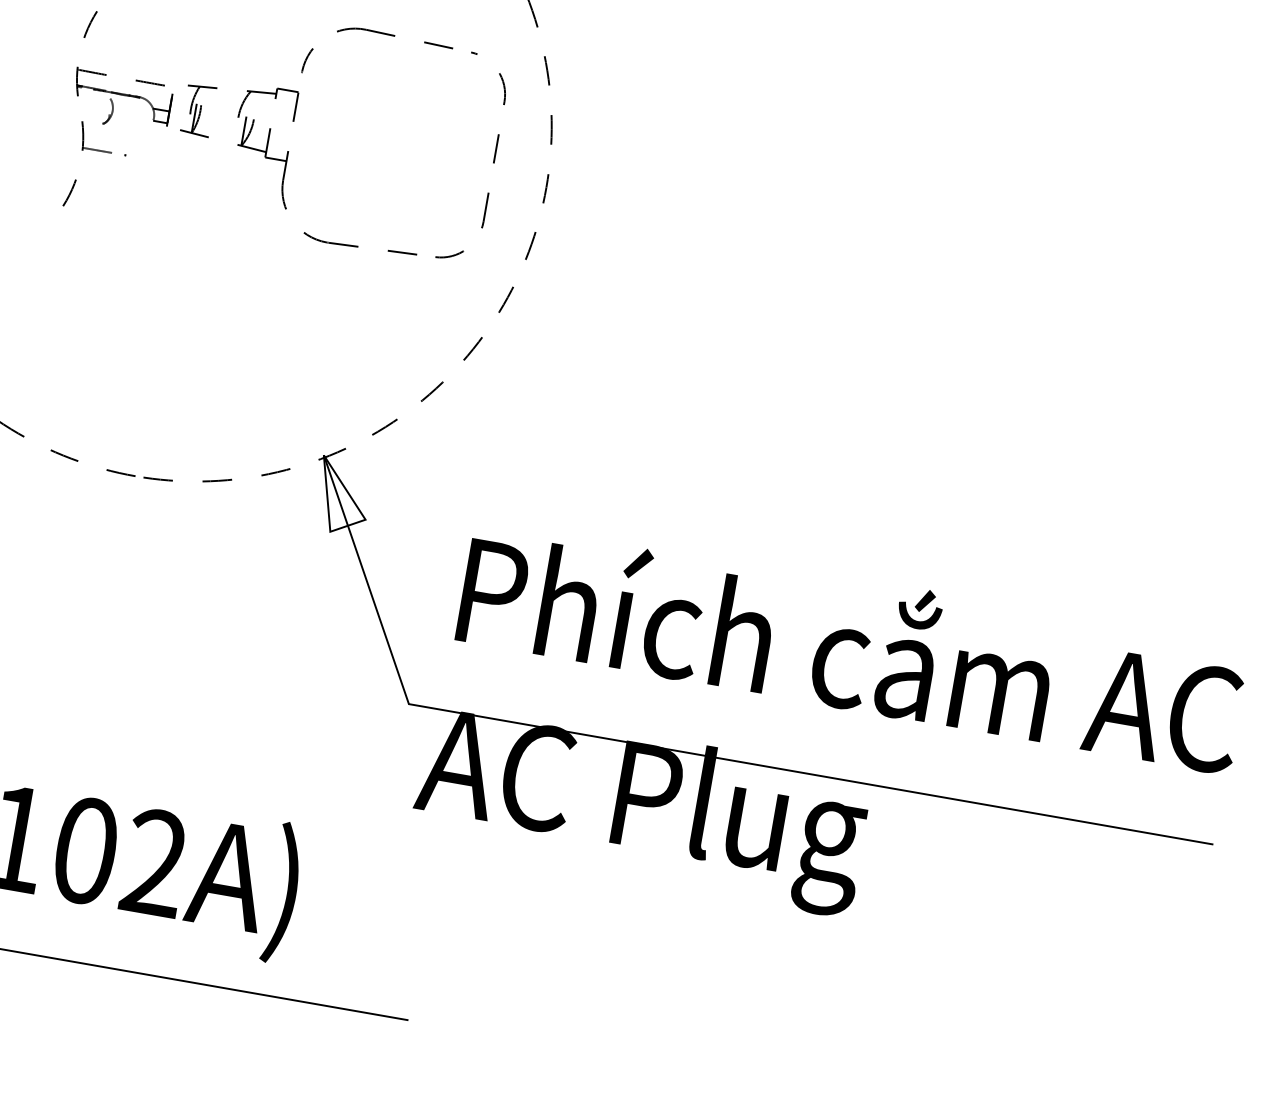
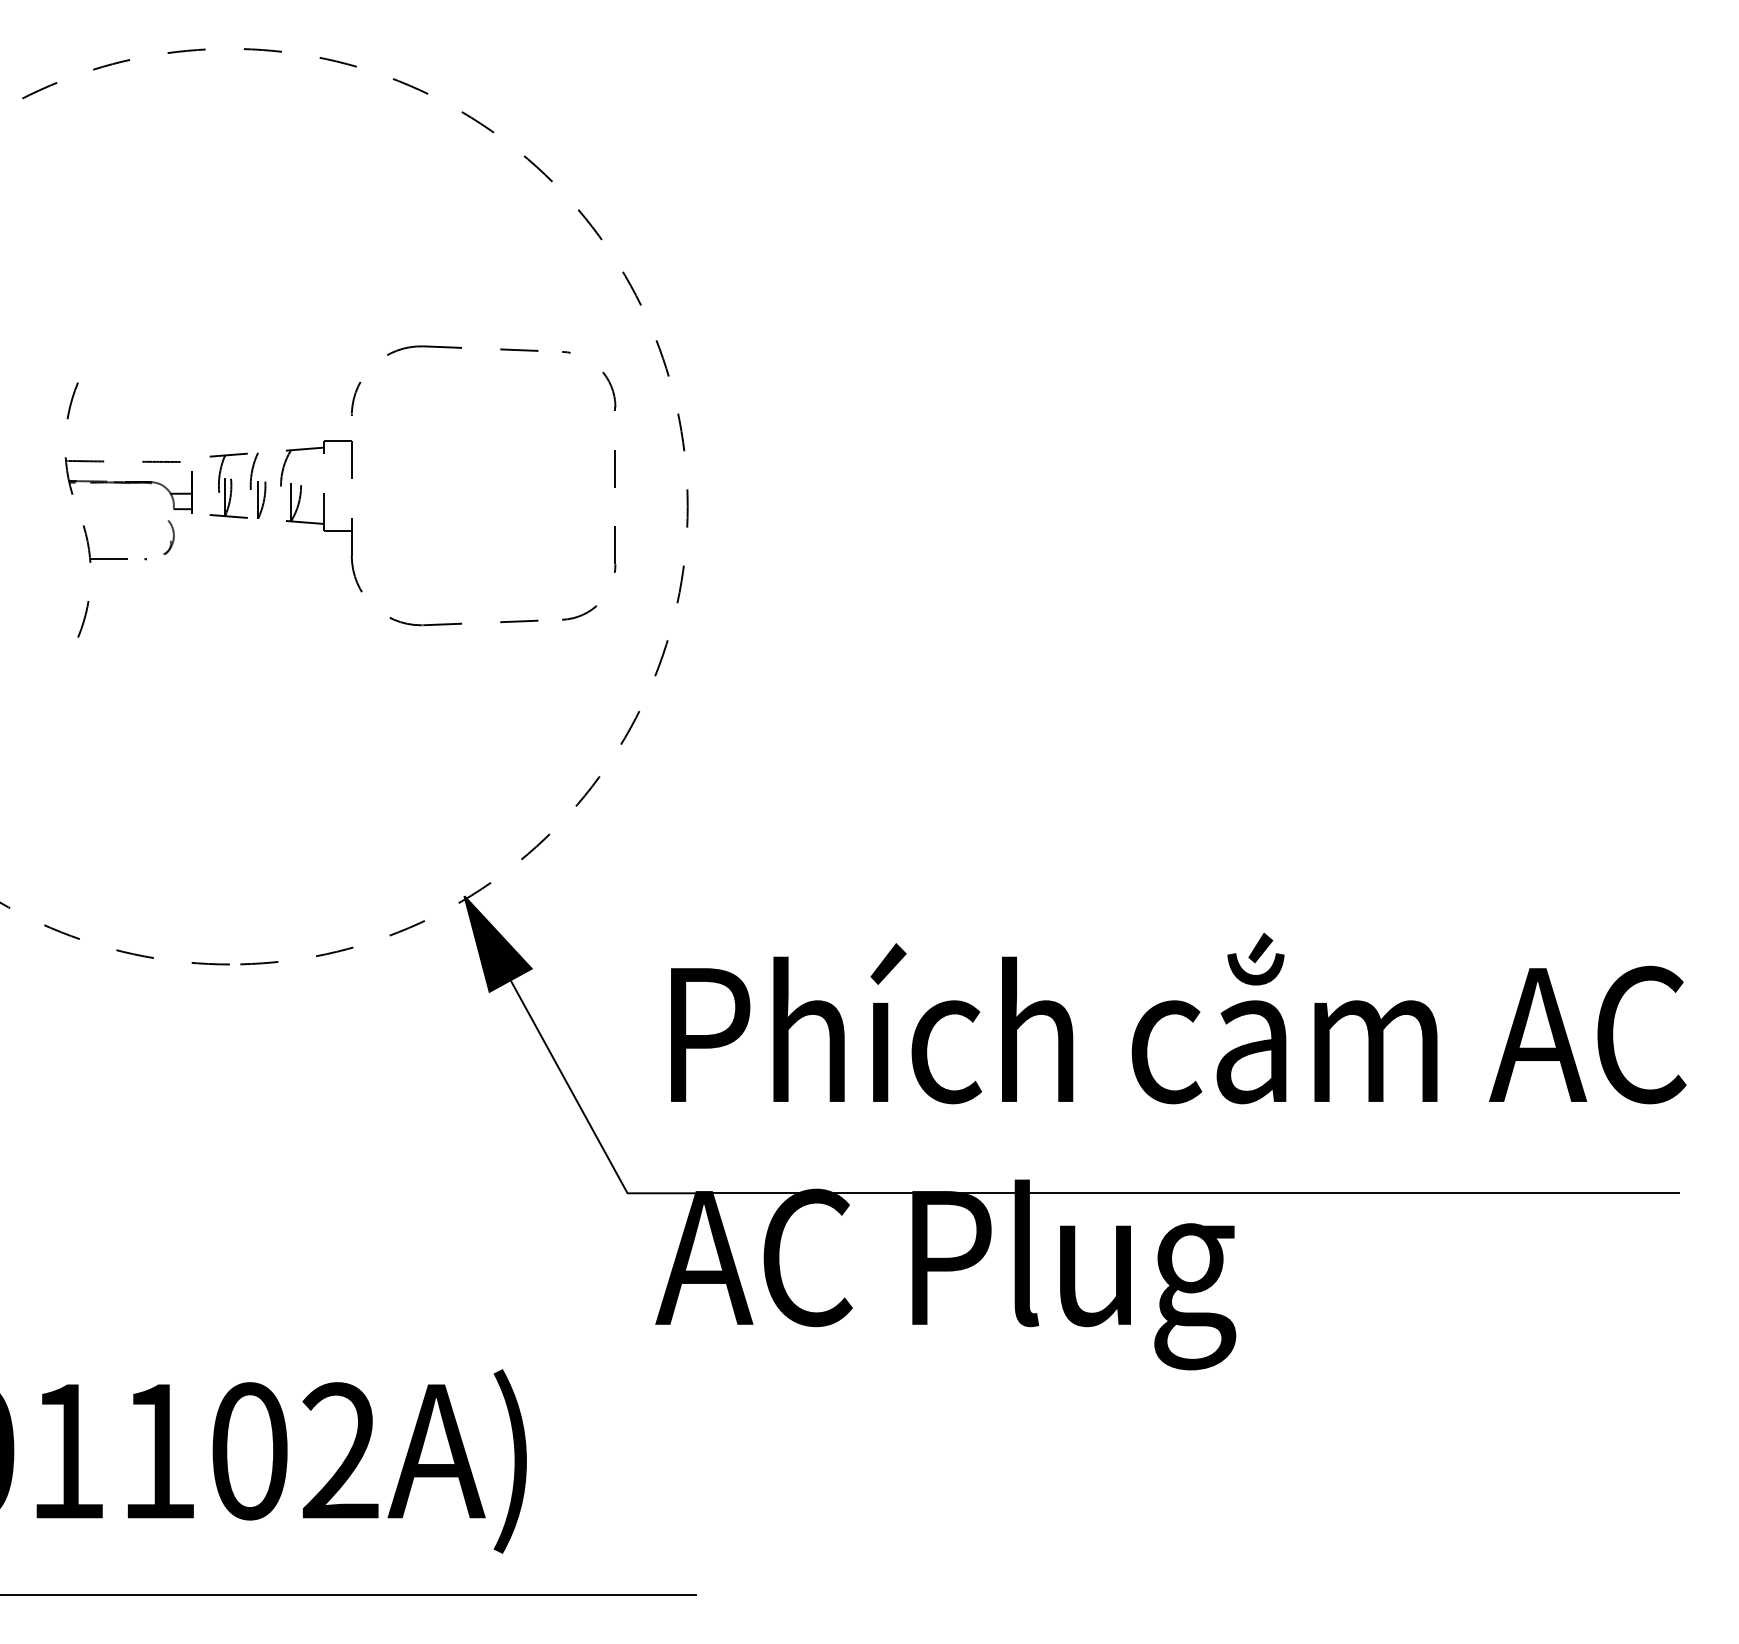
part: (108, 111) -> (168, 537), moved
part: (220, 113) -> (257, 485), added
fill: (342, 495) -> (497, 943), added

